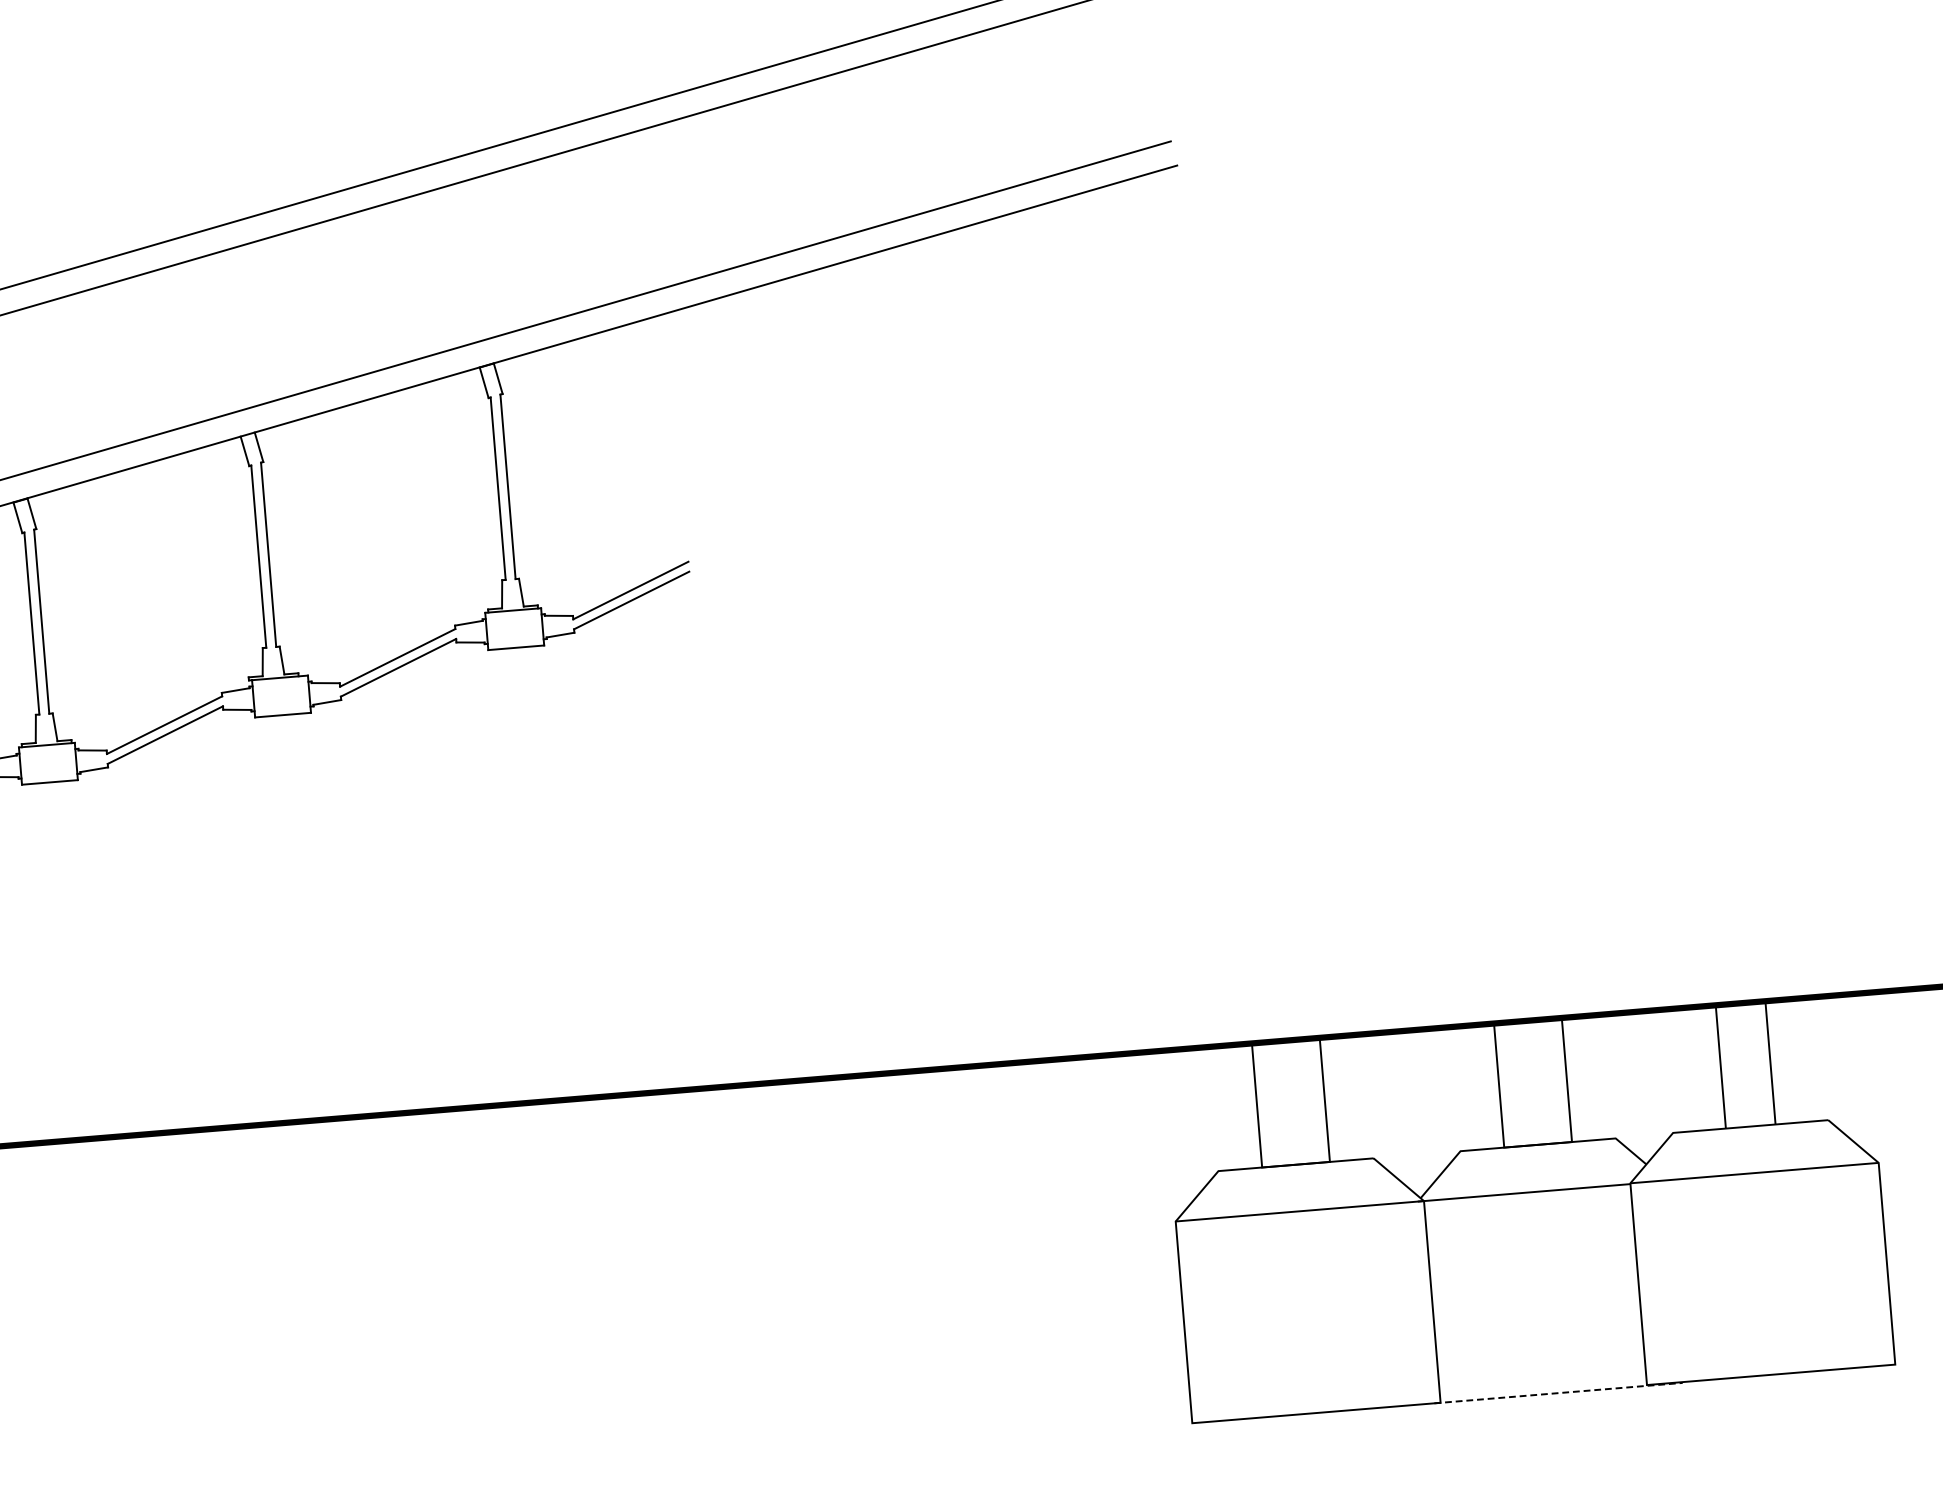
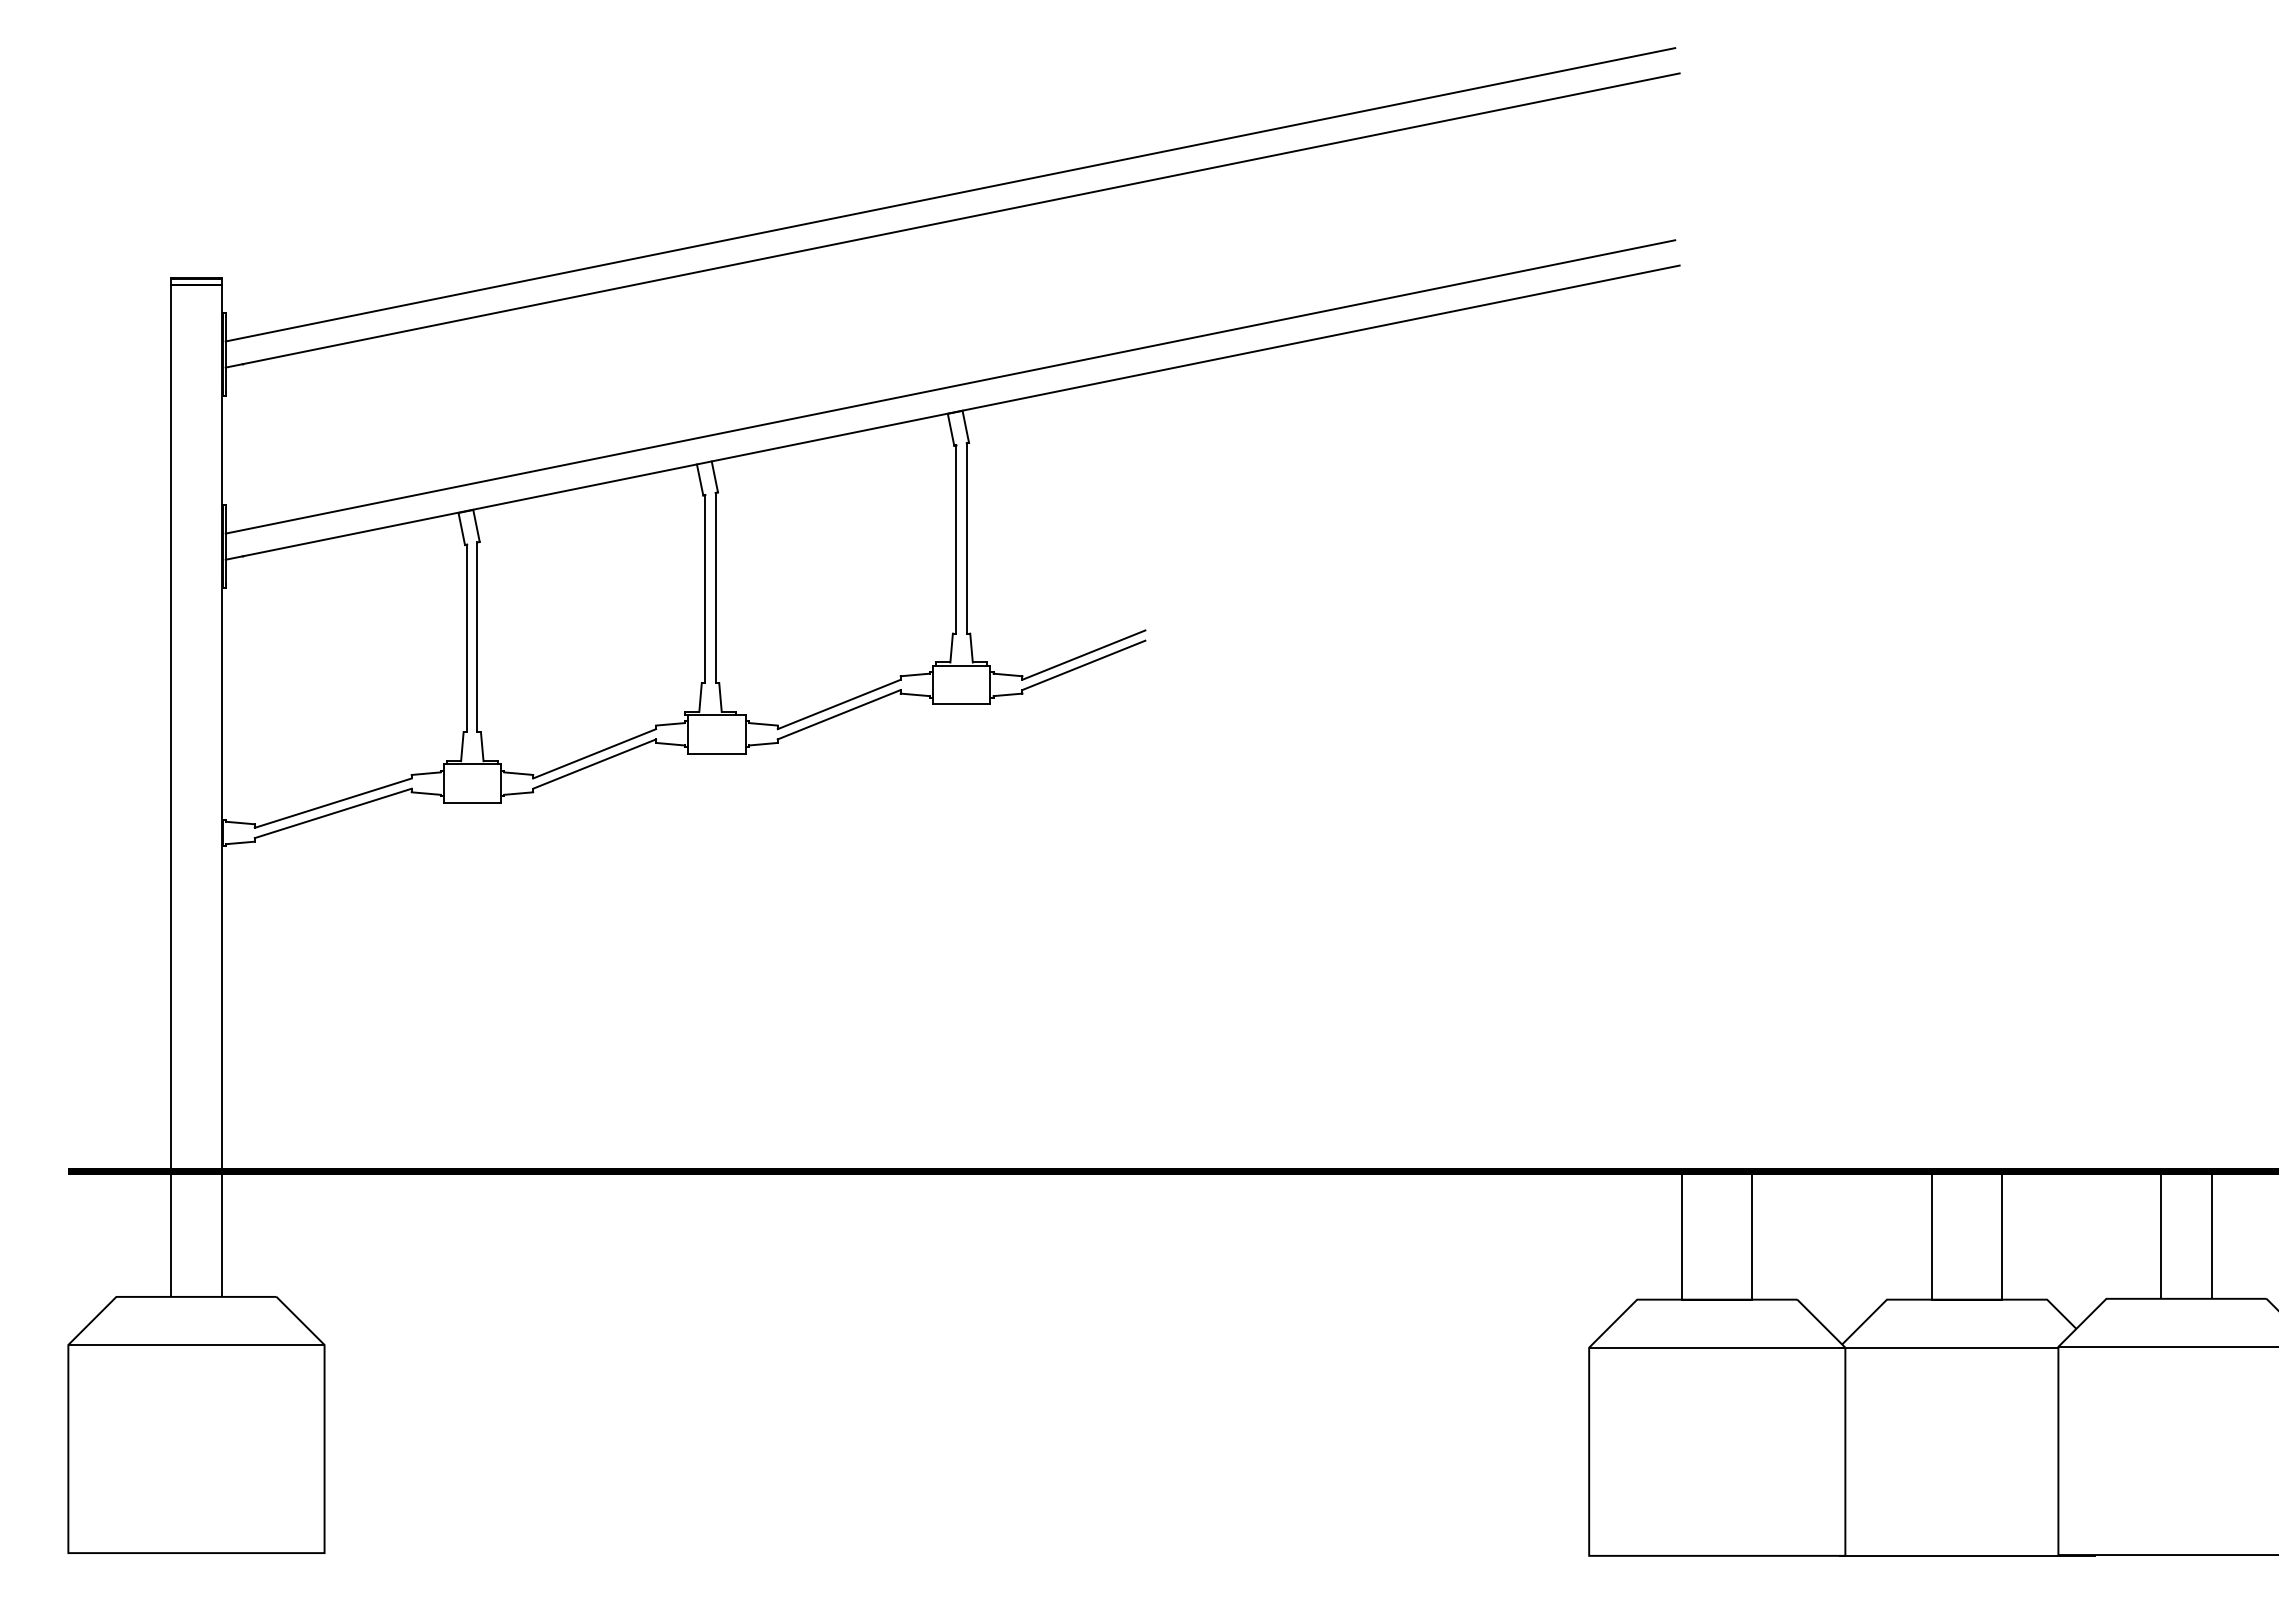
line: (1559, 1392) -> (1968, 1555), dashed -> solid

